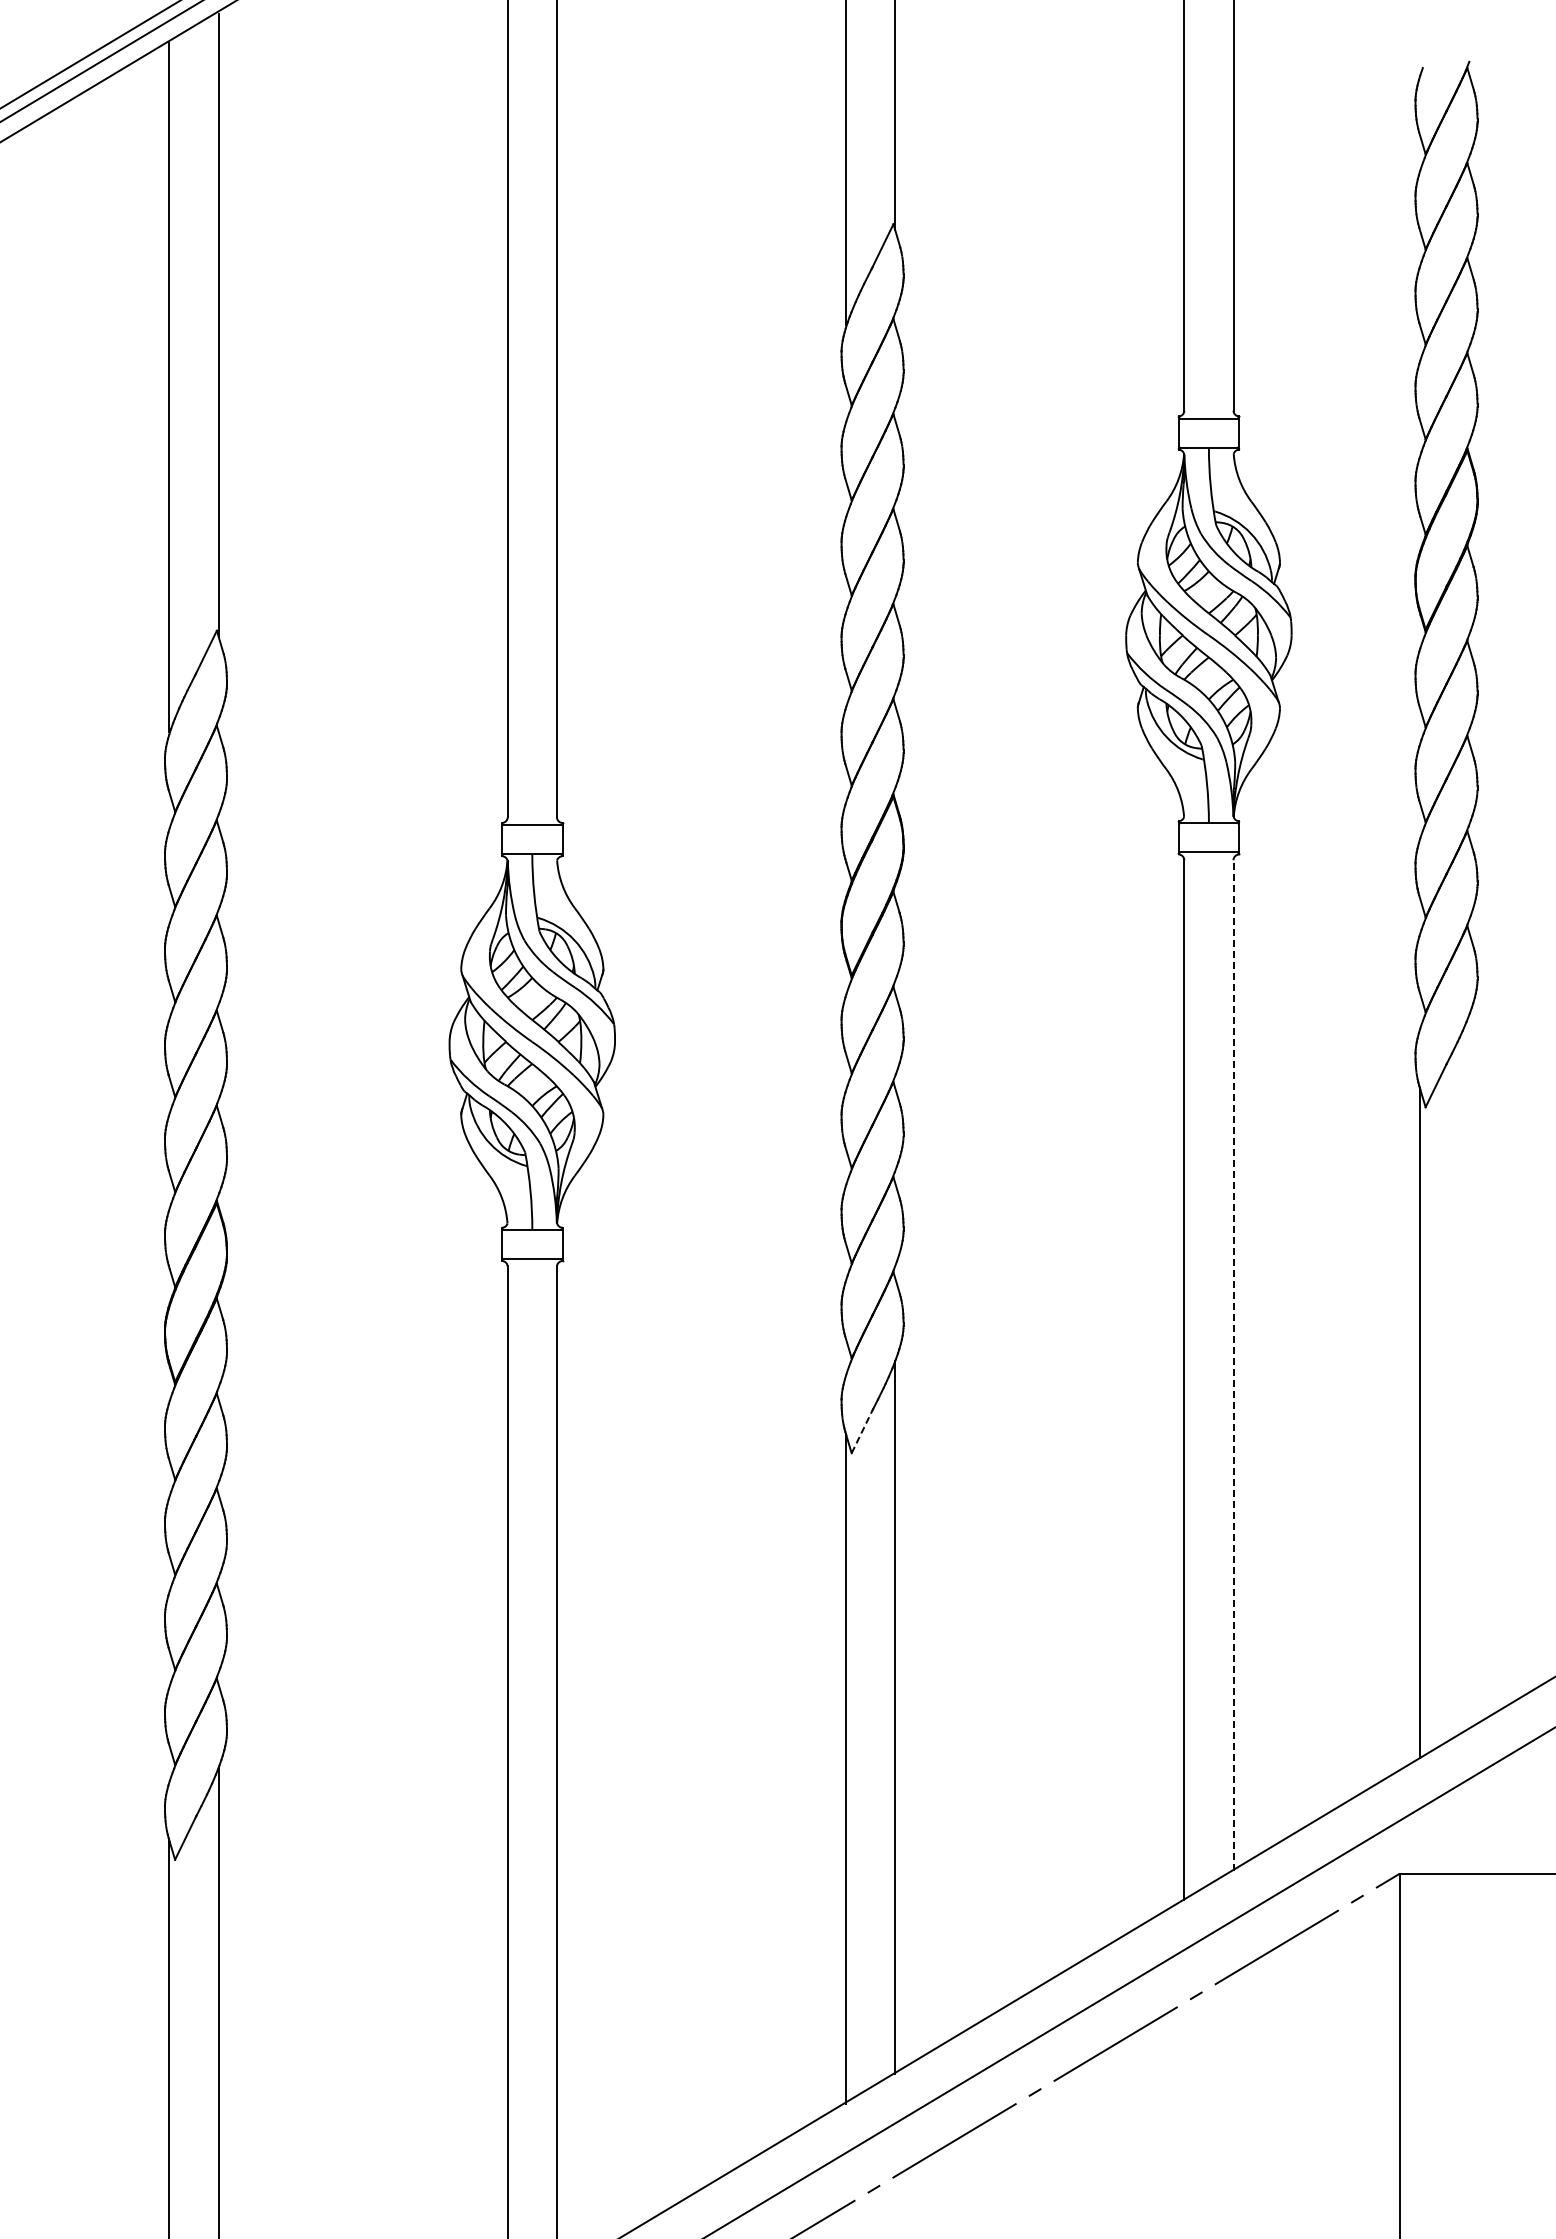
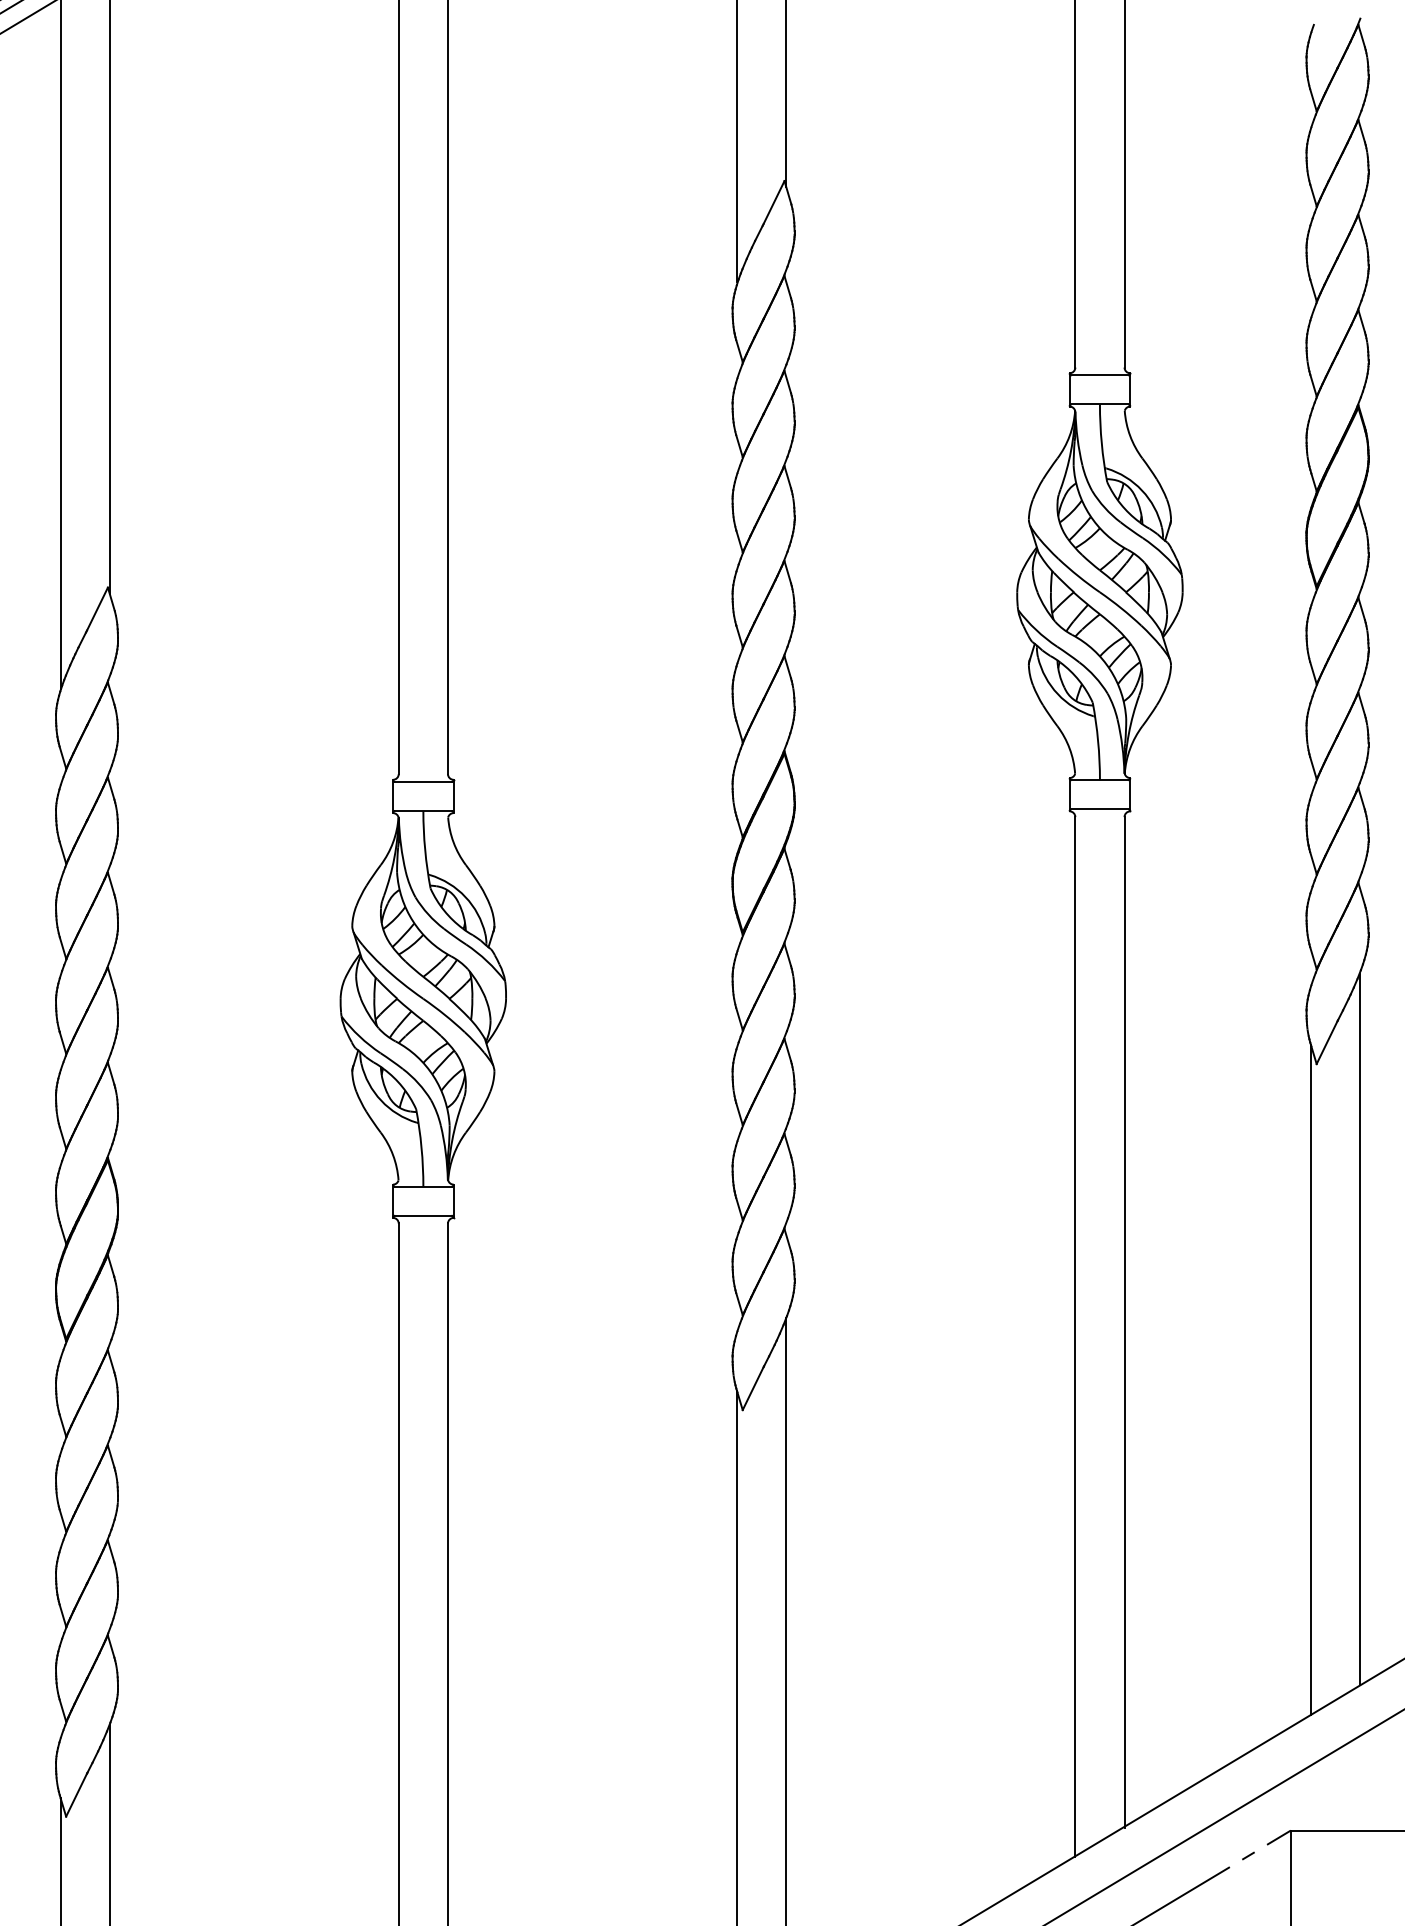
line: (1233, 1365) -> (1124, 1322), dashed -> solid
line: (1469, 1372) -> (1360, 1329), added
line: (862, 1431) -> (753, 1388), dashed -> solid

